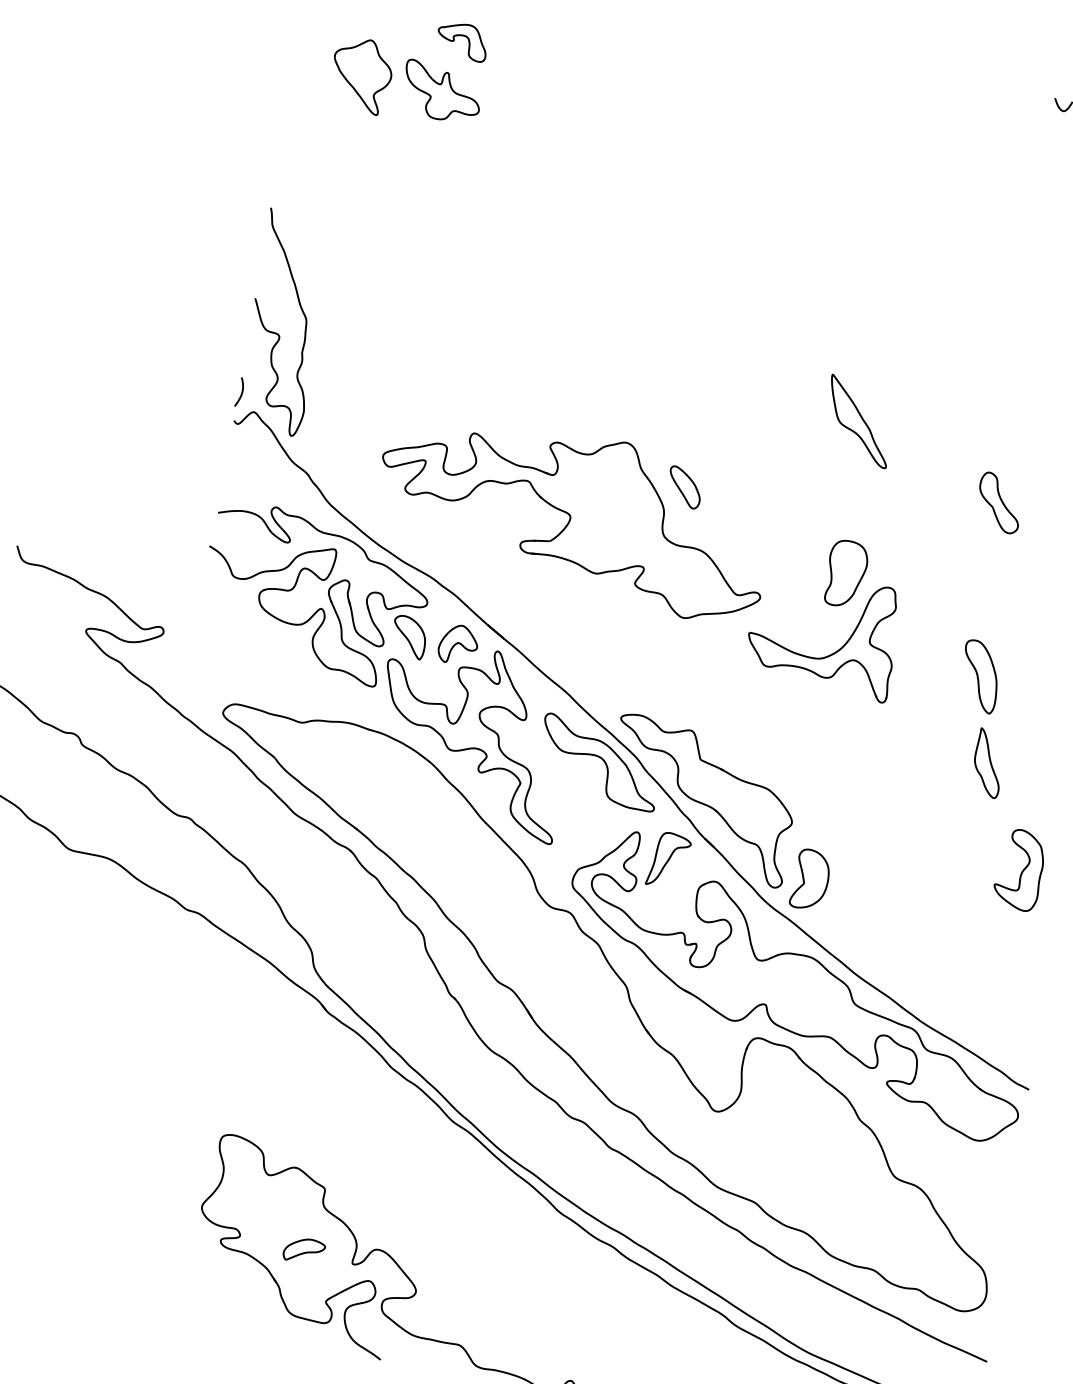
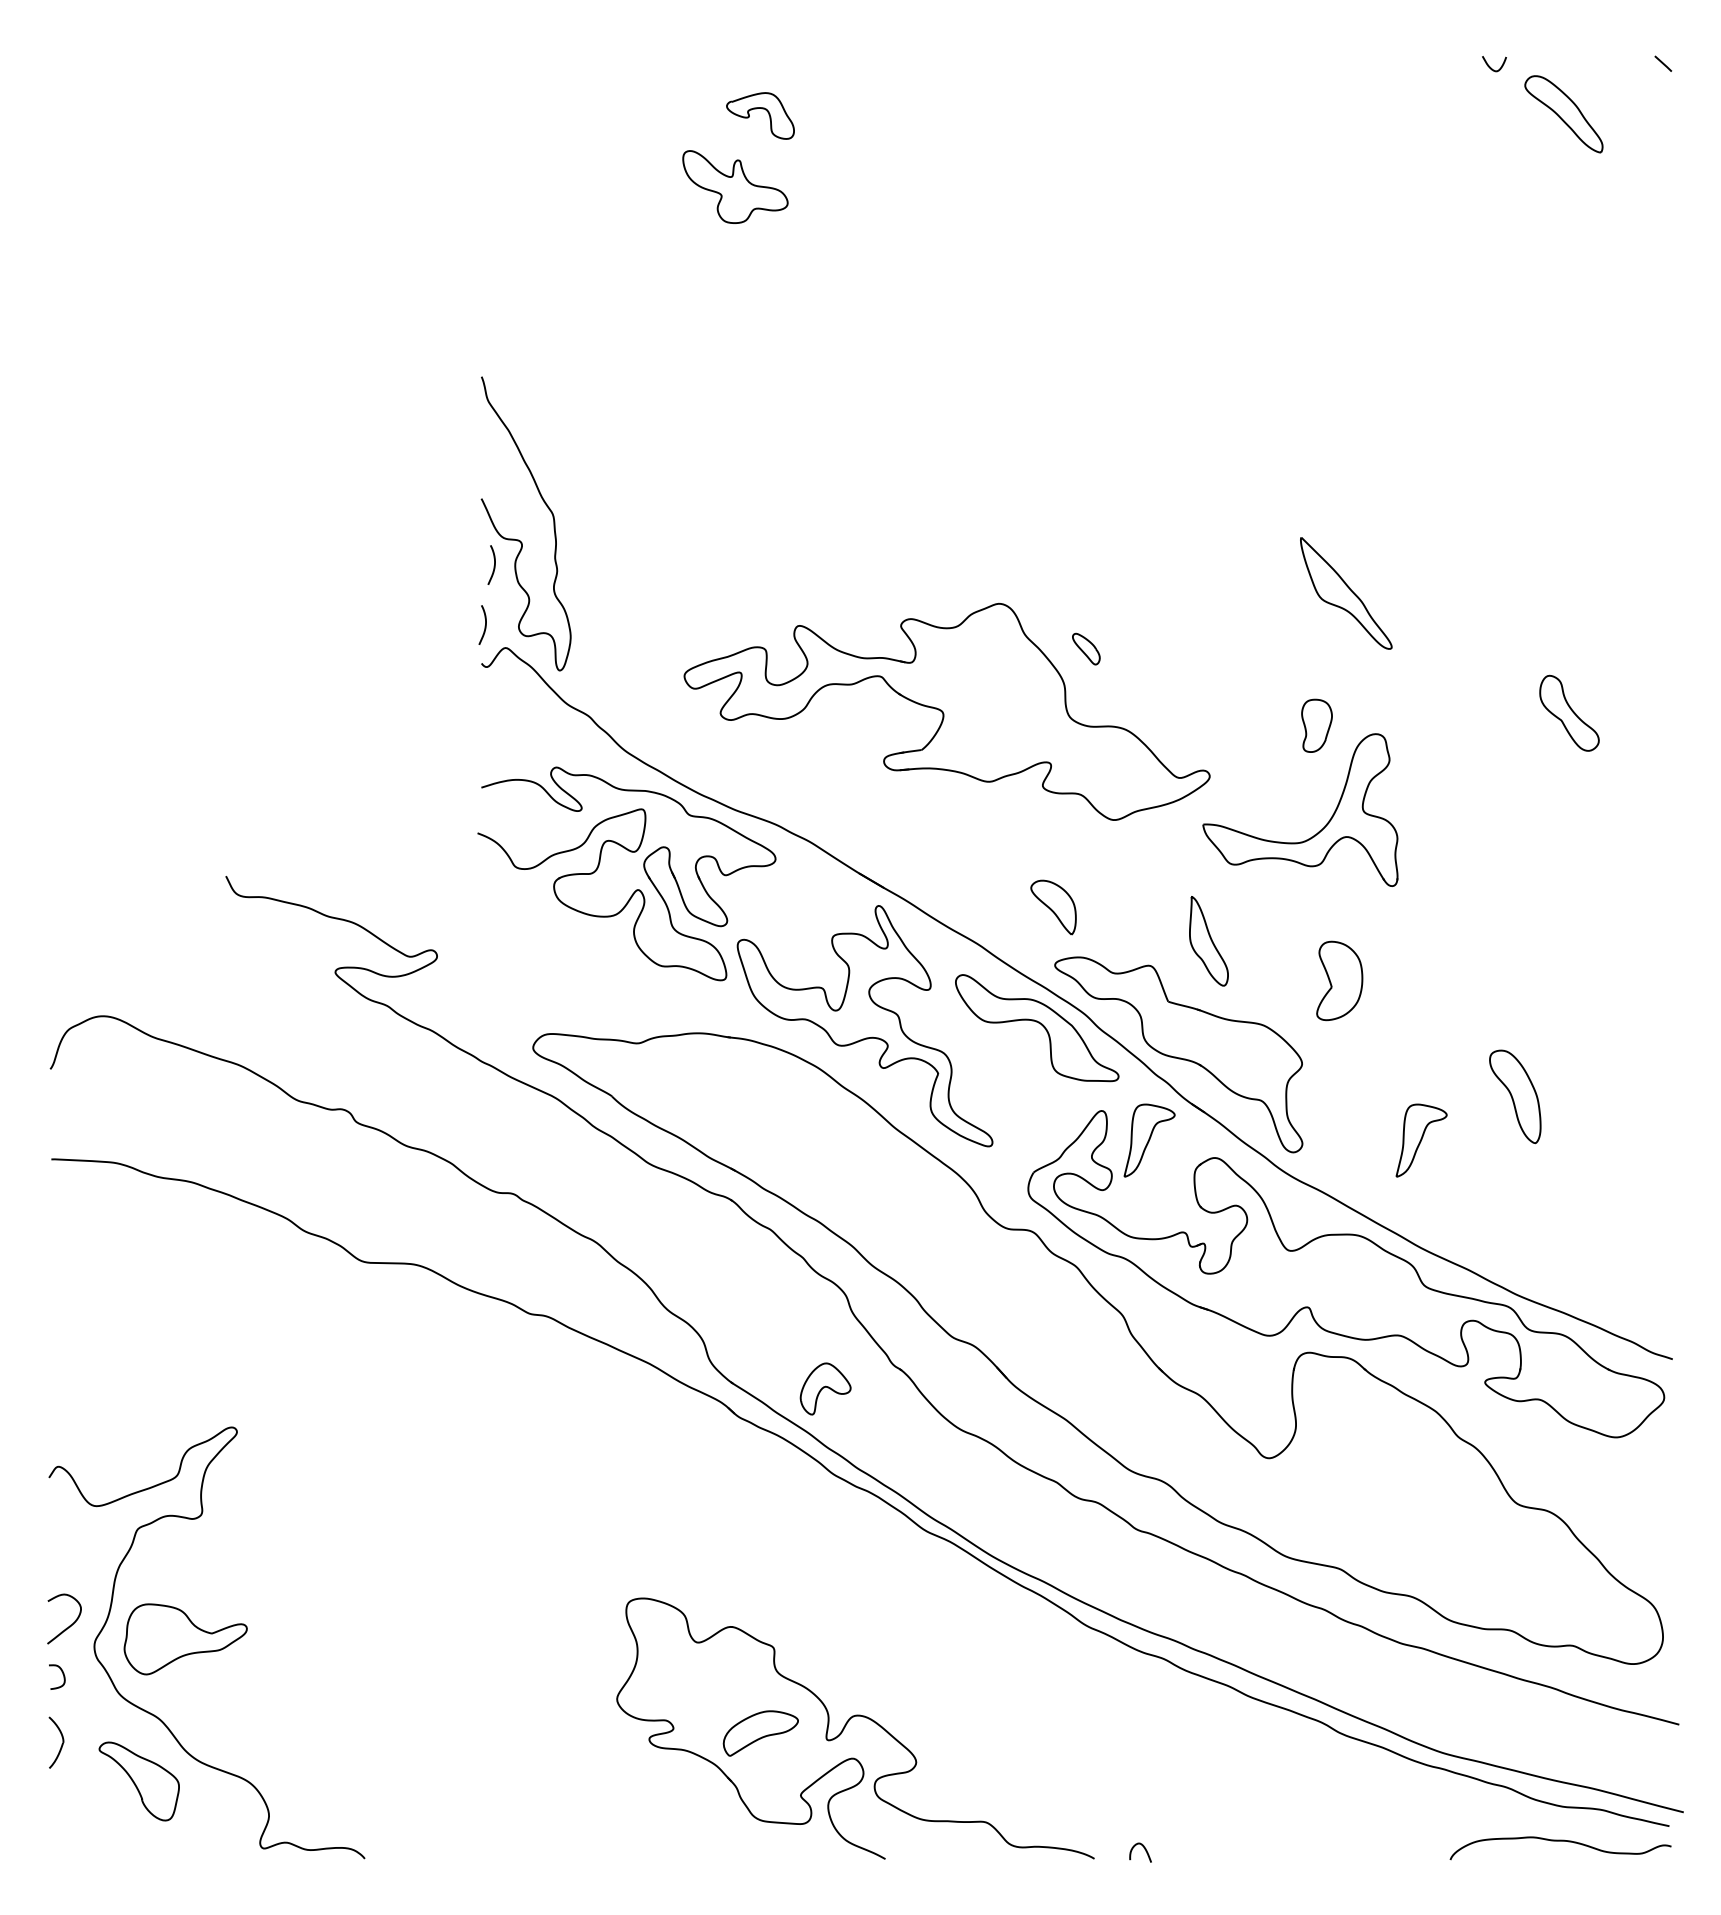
part: (464, 36) -> (762, 109), moved
part: (361, 75) -> (570, 183), removed
part: (442, 91) -> (735, 186), moved
curve: (255, 350) -> (493, 566), added
part: (859, 421) -> (1346, 593), moved
part: (685, 487) -> (1086, 648), size x0.6
part: (999, 502) -> (1569, 712), moved
part: (845, 573) -> (1316, 725), size x0.6
part: (409, 637) -> (1053, 907), moved
part: (458, 644) -> (825, 1388), moved
part: (980, 676) -> (1515, 1096), moved
part: (988, 763) -> (1208, 941), moved
part: (1019, 869) -> (1610, 1073), removed
part: (810, 879) -> (1339, 980), moved
part: (870, 895) -> (1421, 1140), added
part: (304, 1250) -> (760, 1733), size x1.4

